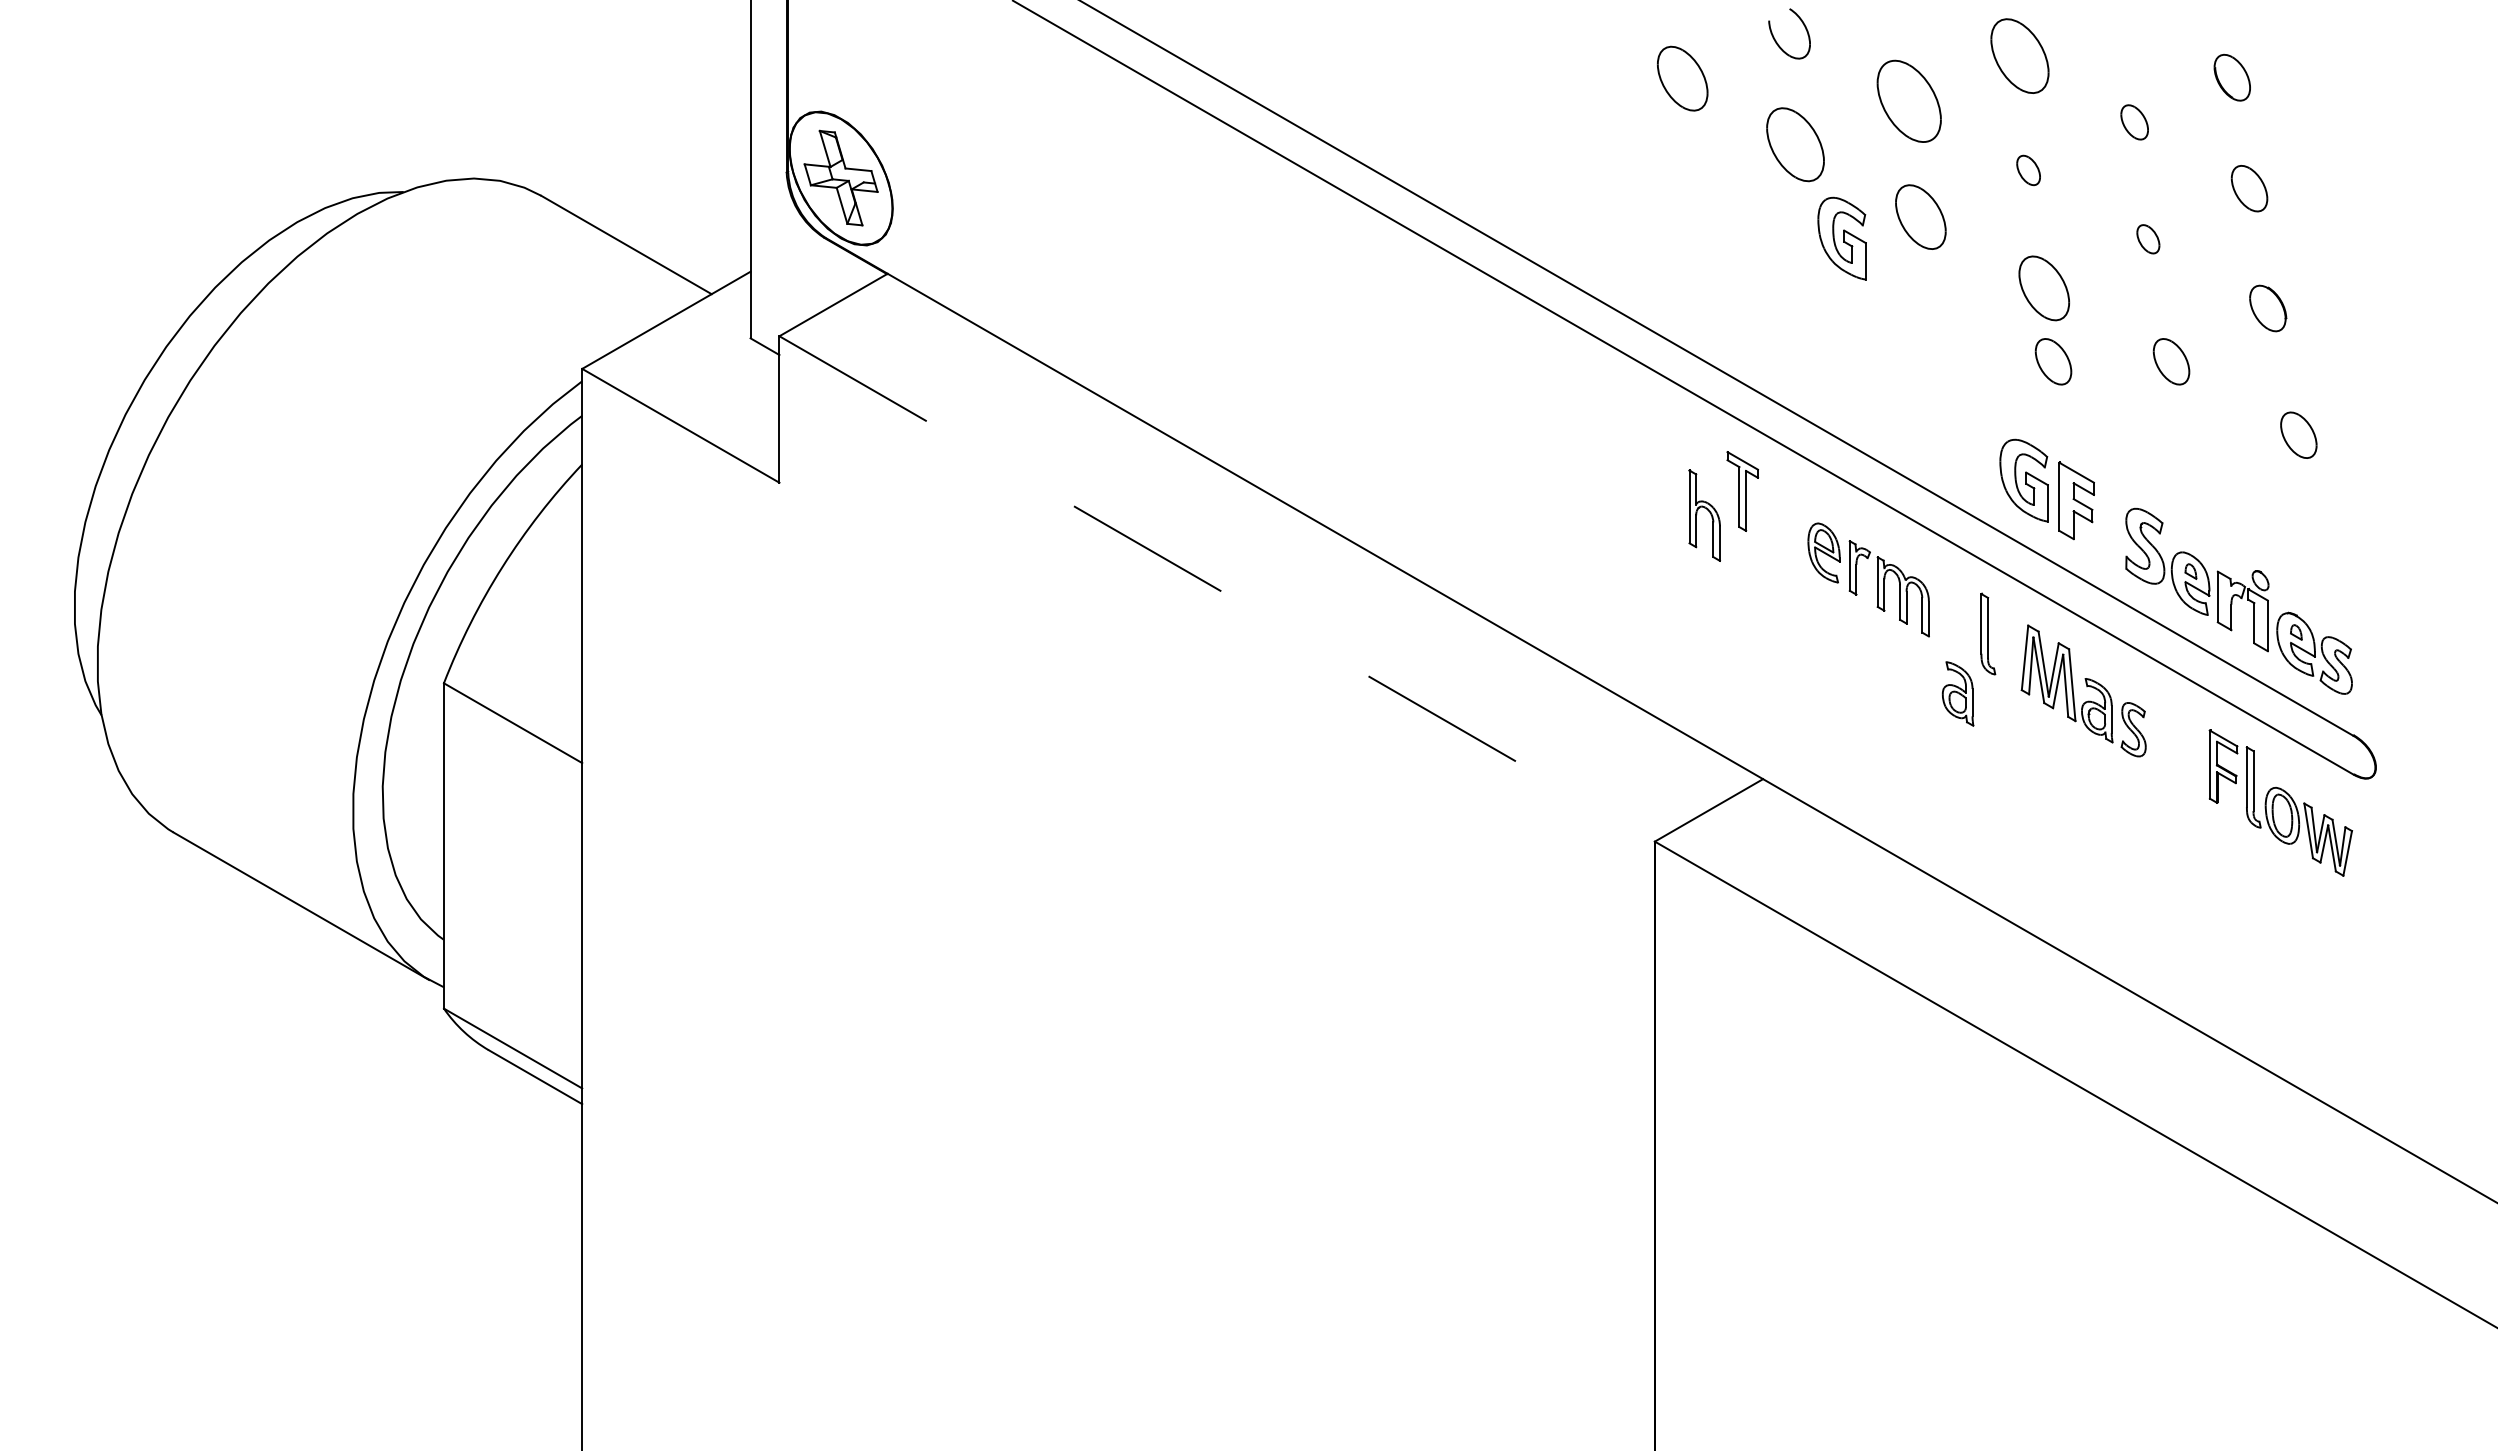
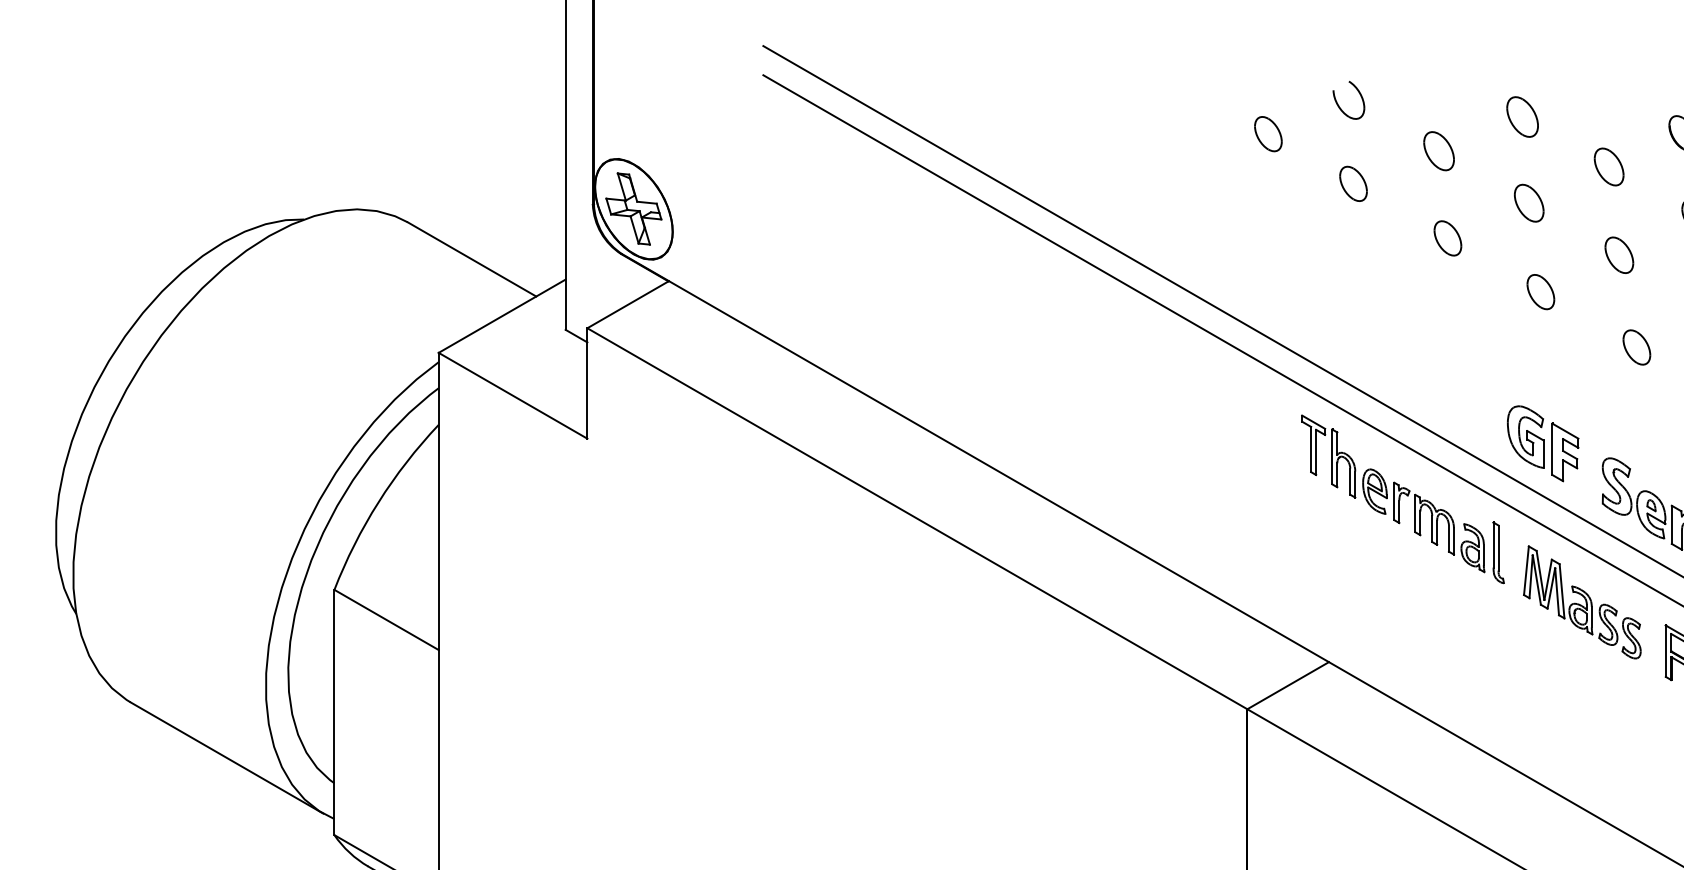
part: (2019, 55) -> (1522, 116), size x0.71
part: (1682, 78) -> (1268, 133), size x0.71
part: (1908, 101) -> (1438, 151), size x0.62
part: (2134, 122) -> (1608, 167), size x1.43
part: (1795, 144) -> (1353, 183), size x0.62
part: (2028, 170) -> (1529, 203), size x1.67
part: (1920, 216) -> (1447, 237), size x0.71
part: (1841, 238) -> (1388, 254), removed
part: (2148, 238) -> (1619, 254), size x1.67
part: (2043, 287) -> (1540, 291), size x0.71
part: (2053, 361) -> (1547, 347), removed
part: (1704, 515) -> (1343, 463), moved
line: (1217, 589) -> (917, 519), dashed -> solid
part: (1957, 693) -> (1472, 547), moved
part: (2164, 747) -> (1631, 638), added

